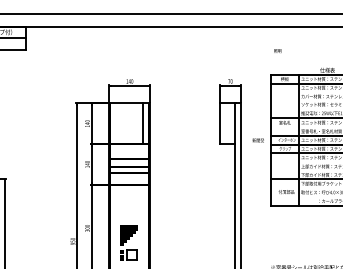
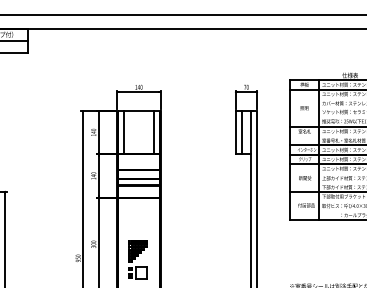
text: (277, 50) -> (304, 107), moved
line: (116, 123) -> (124, 132), added
line: (226, 123) -> (242, 132), added
text: (257, 140) -> (304, 178), moved

